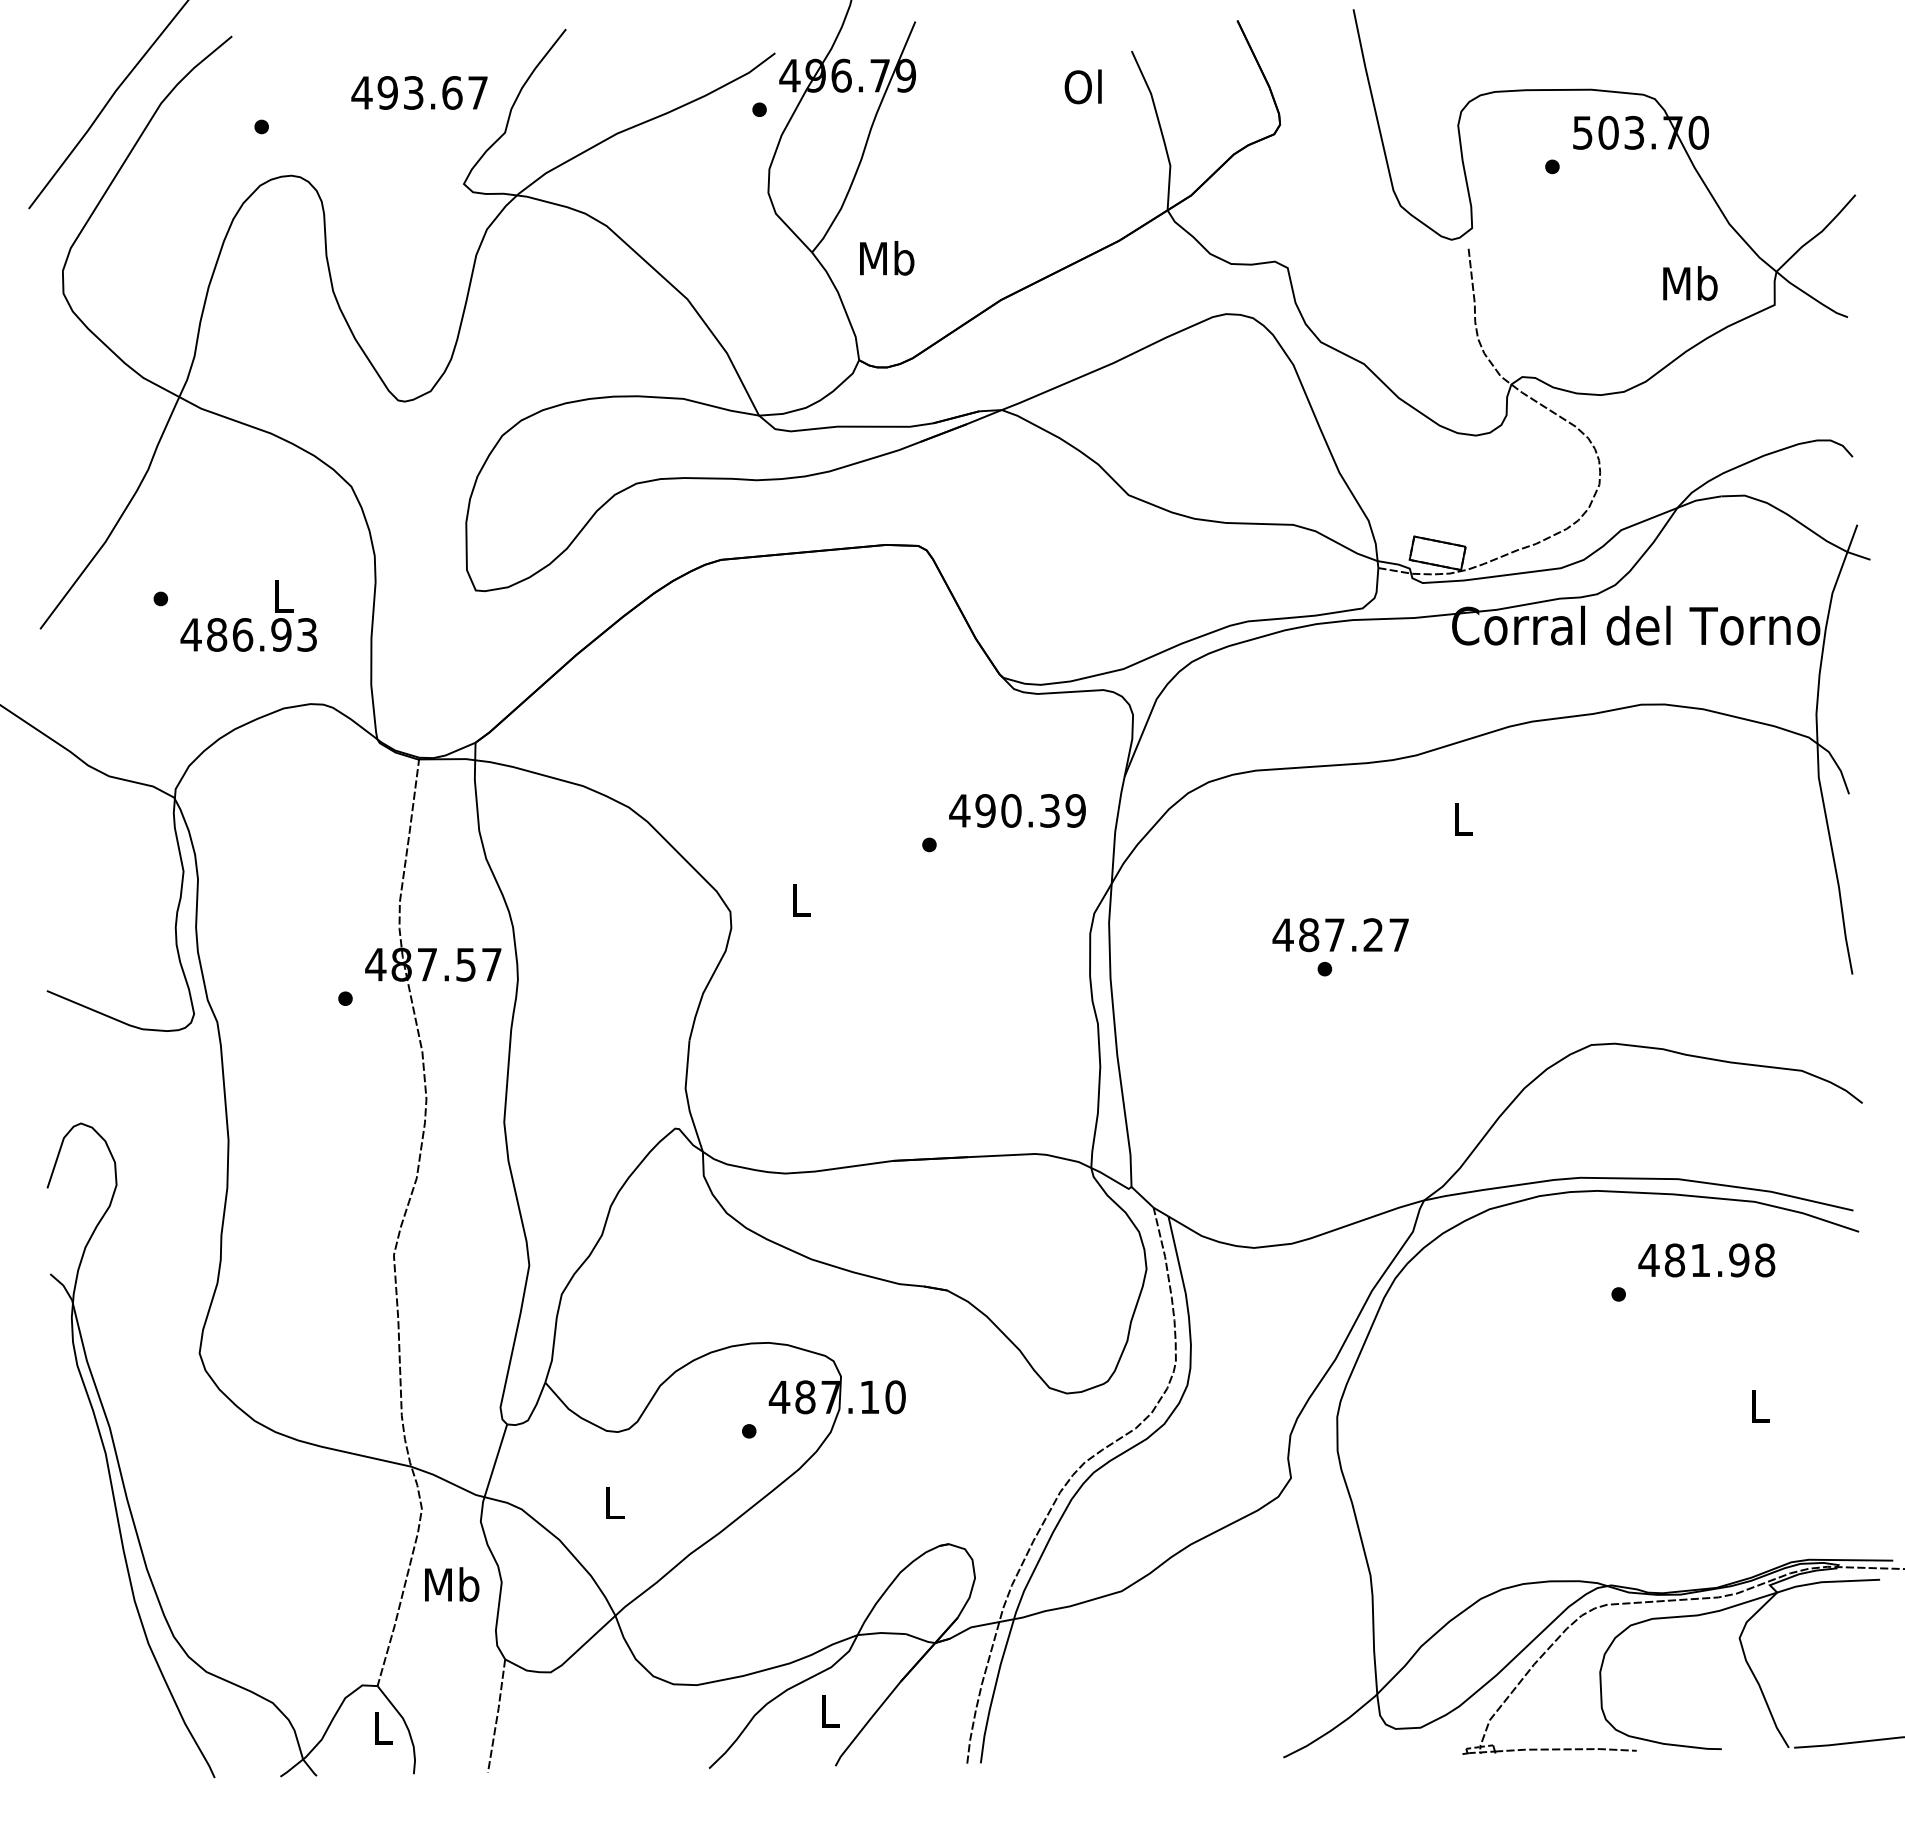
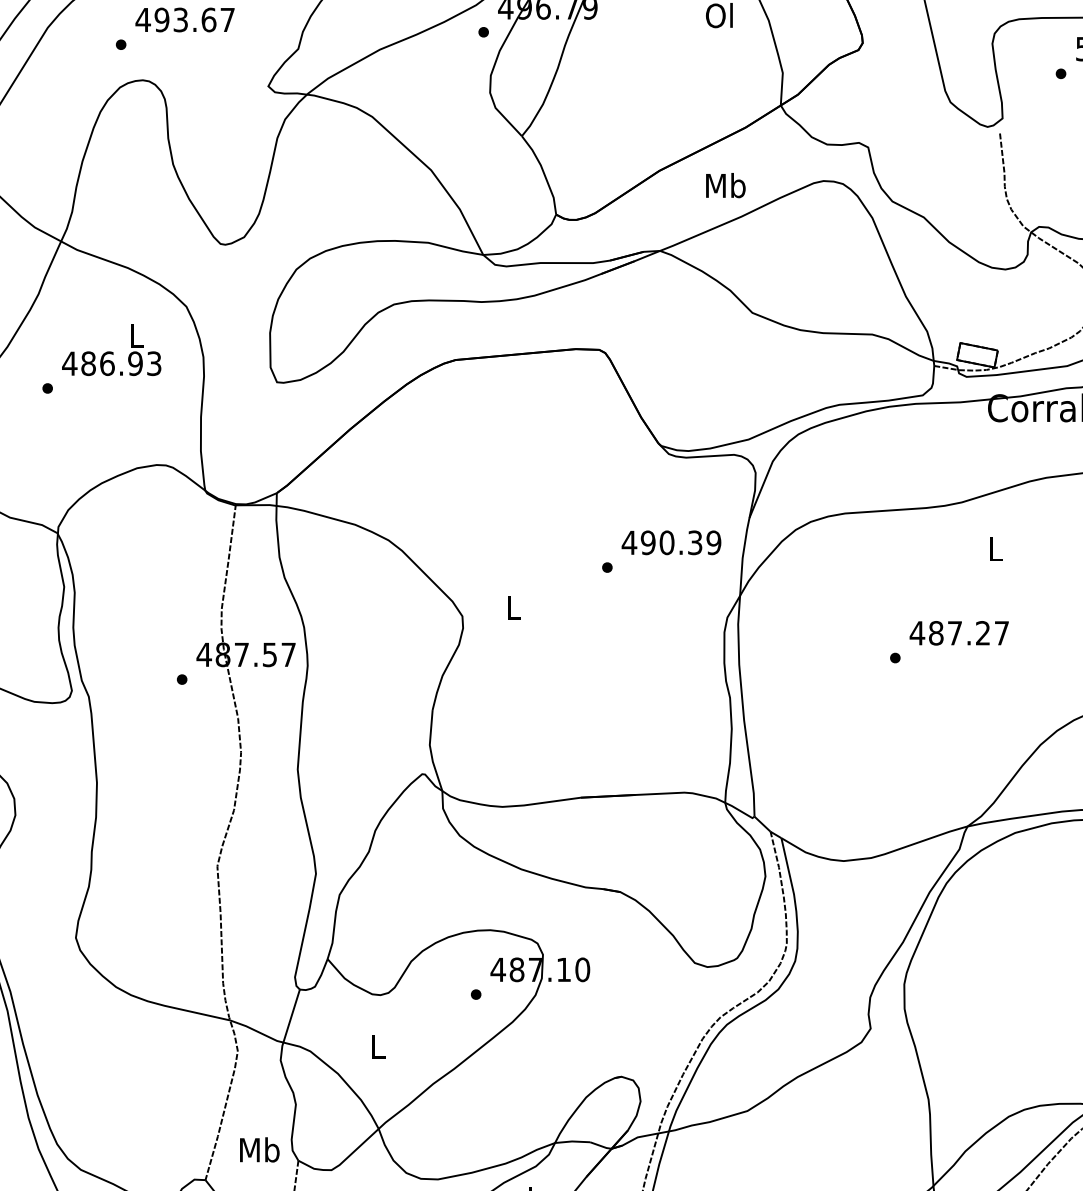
text: (419, 92) -> (185, 19), moved
text: (887, 258) -> (726, 185), moved
text: (248, 615) -> (111, 349), moved
text: (1340, 935) -> (959, 633), moved
text: (452, 1584) -> (260, 1149), moved

